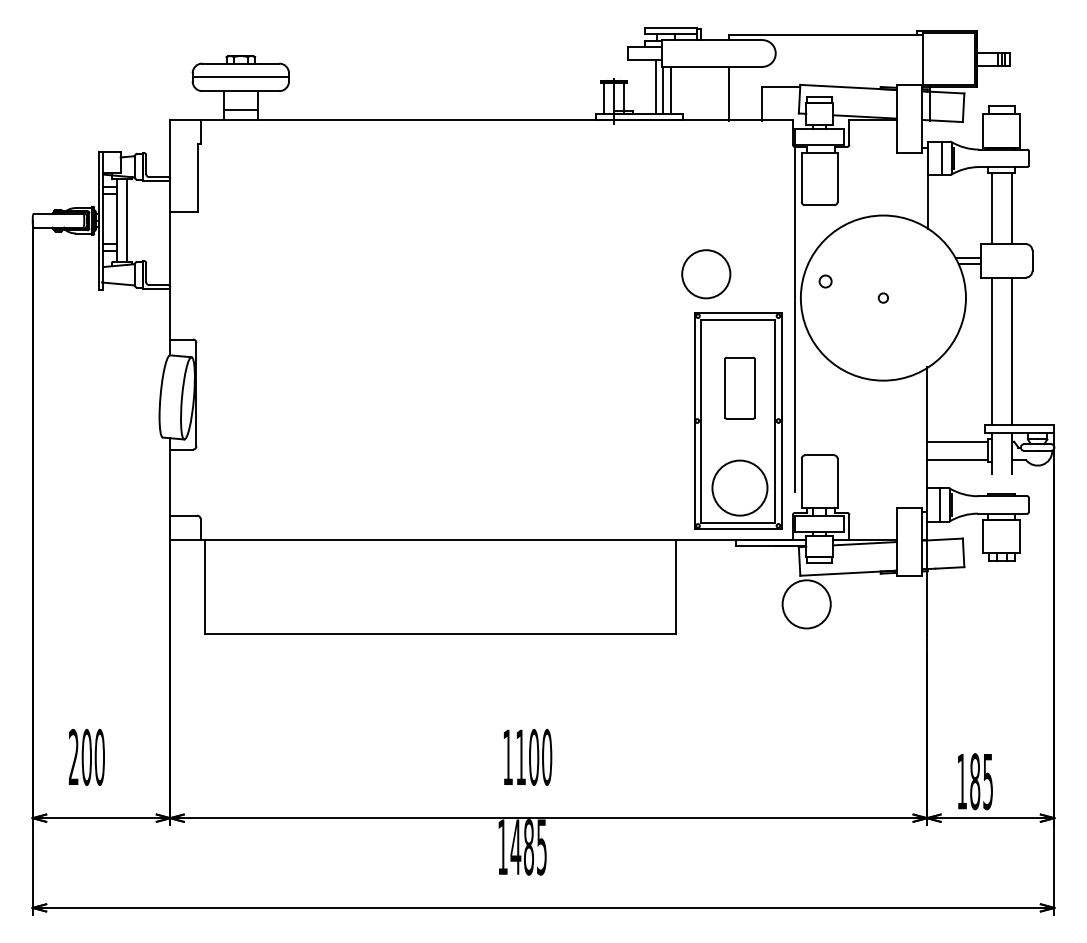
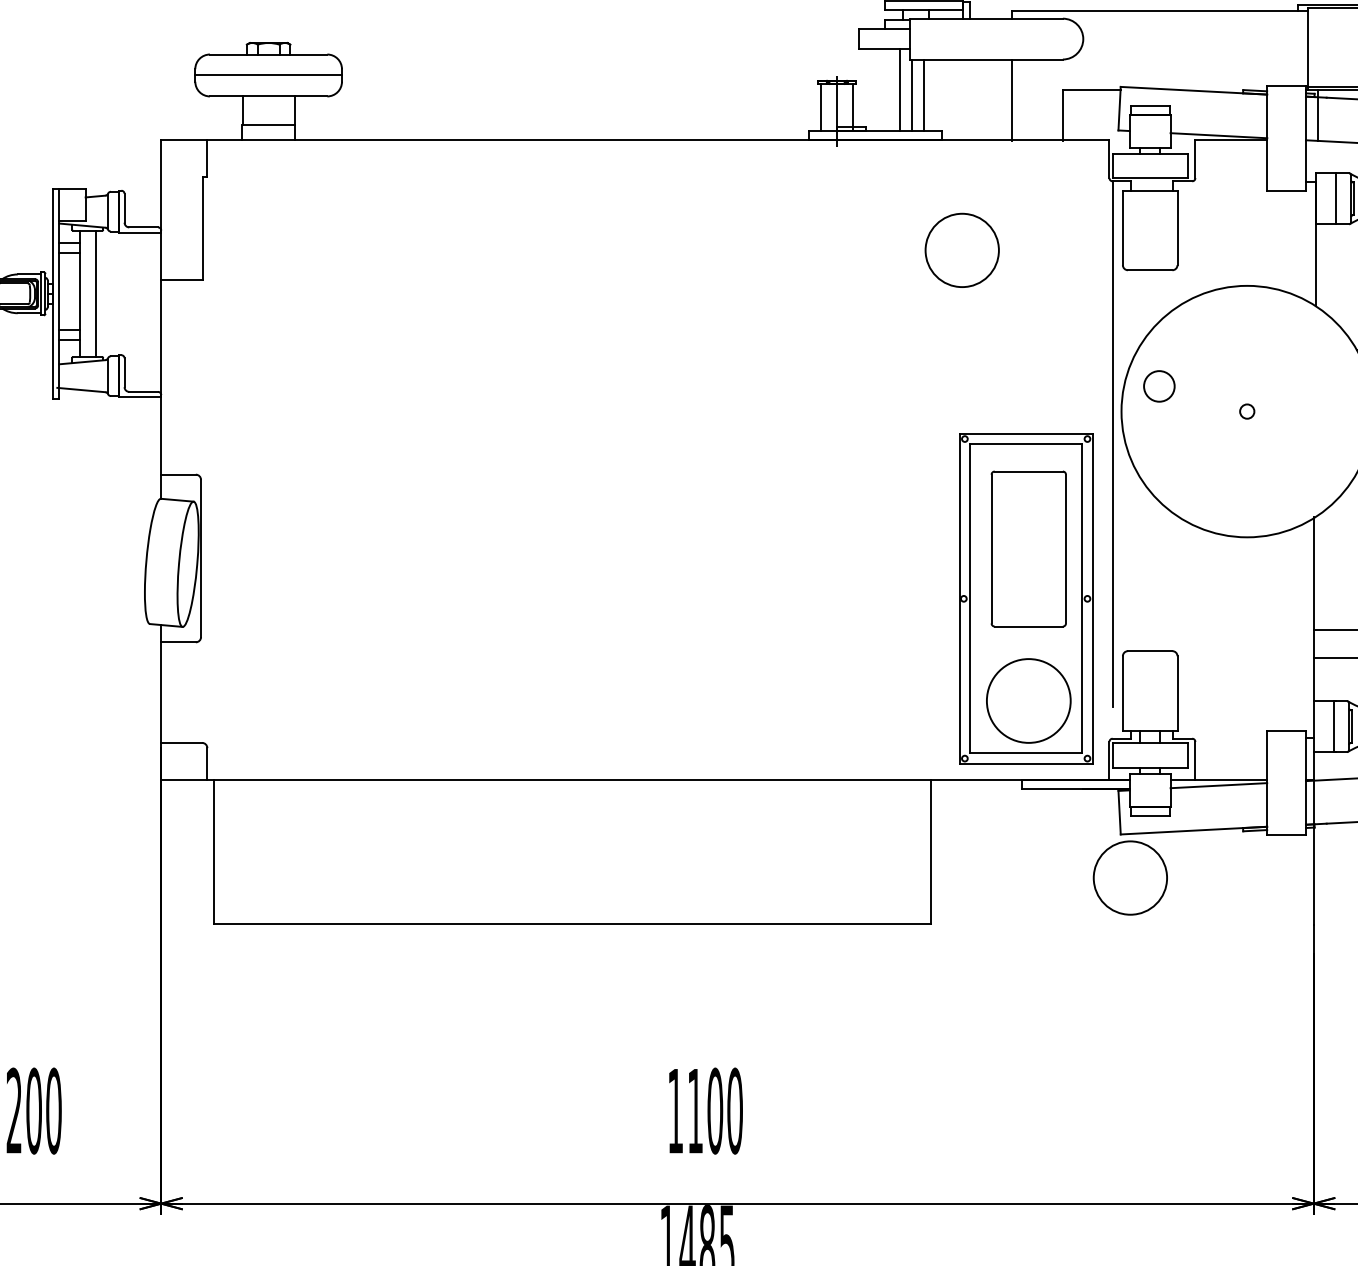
circle: (706, 274) -> (962, 250), moved
circle: (825, 281) -> (1159, 386), size x1.67
part: (739, 387) -> (1028, 547), size x1.67

